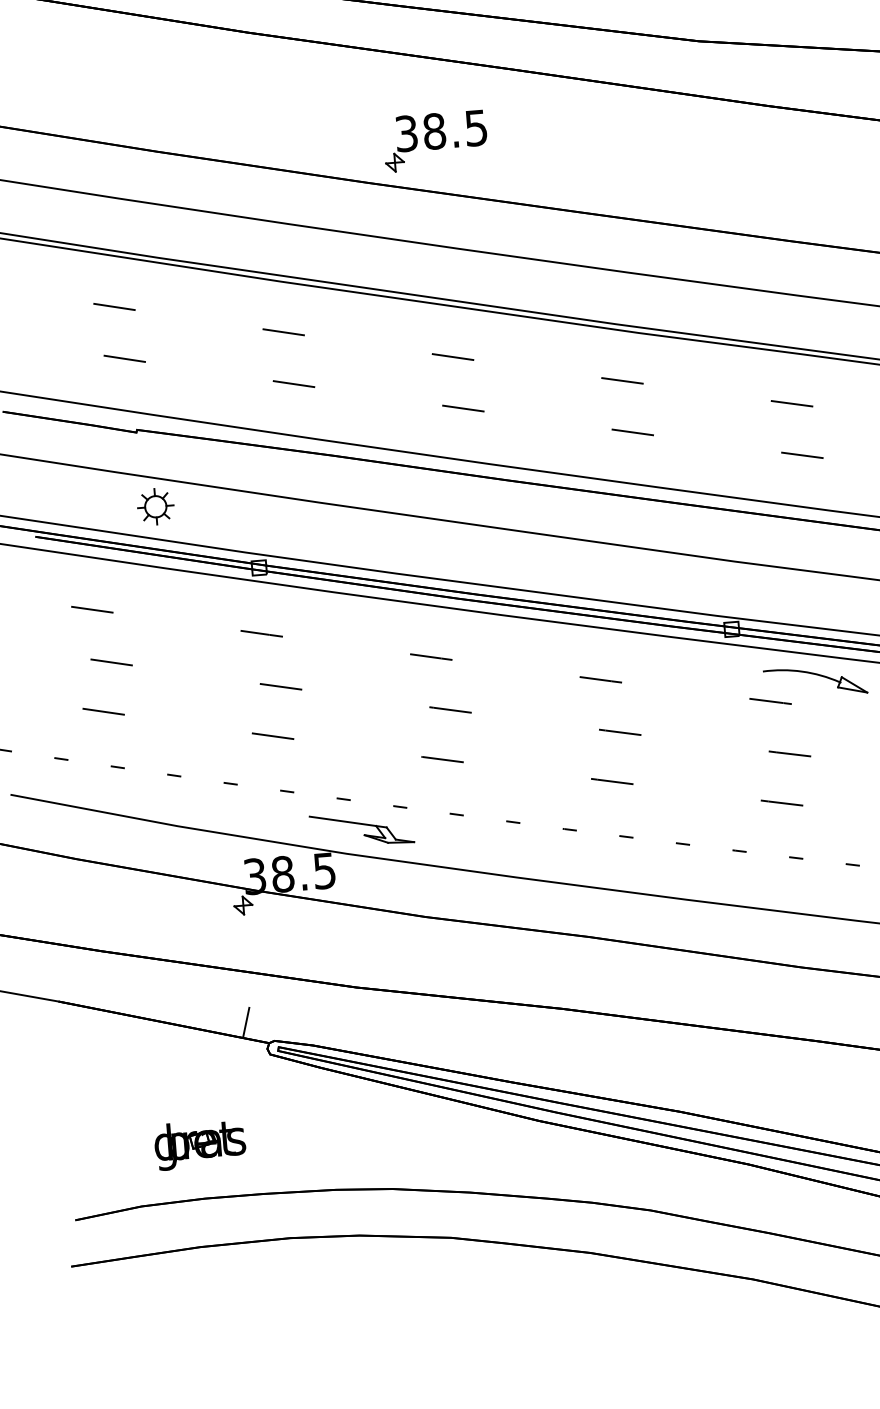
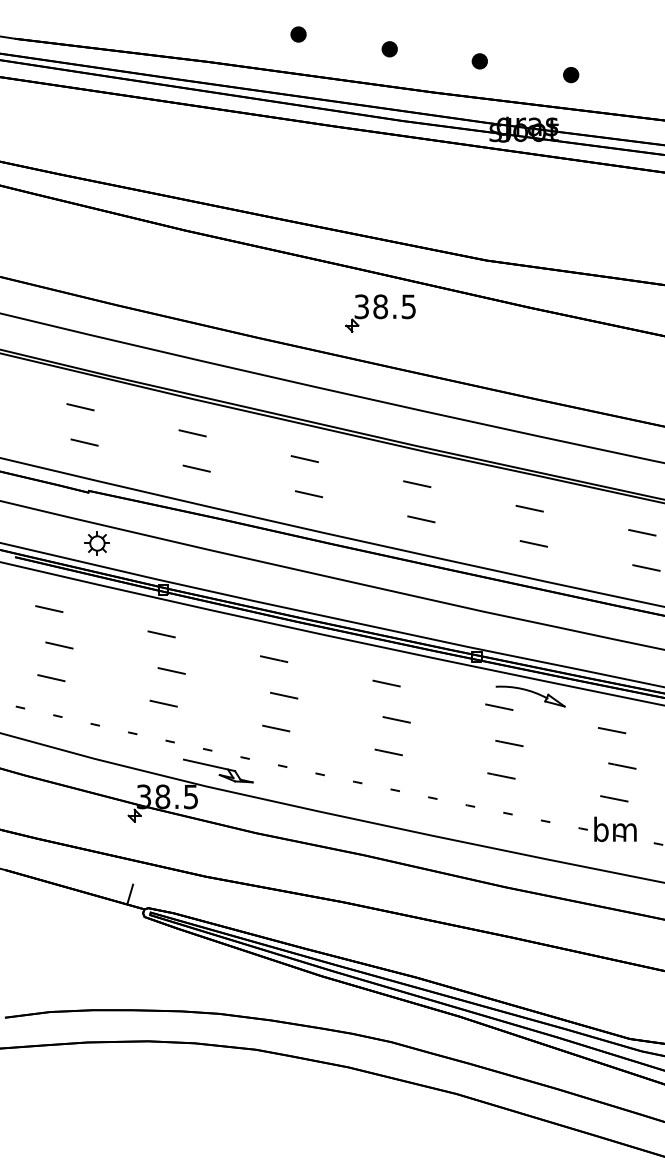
part: (435, 141) -> (380, 313), moved
part: (199, 1144) -> (92, 973), removed

